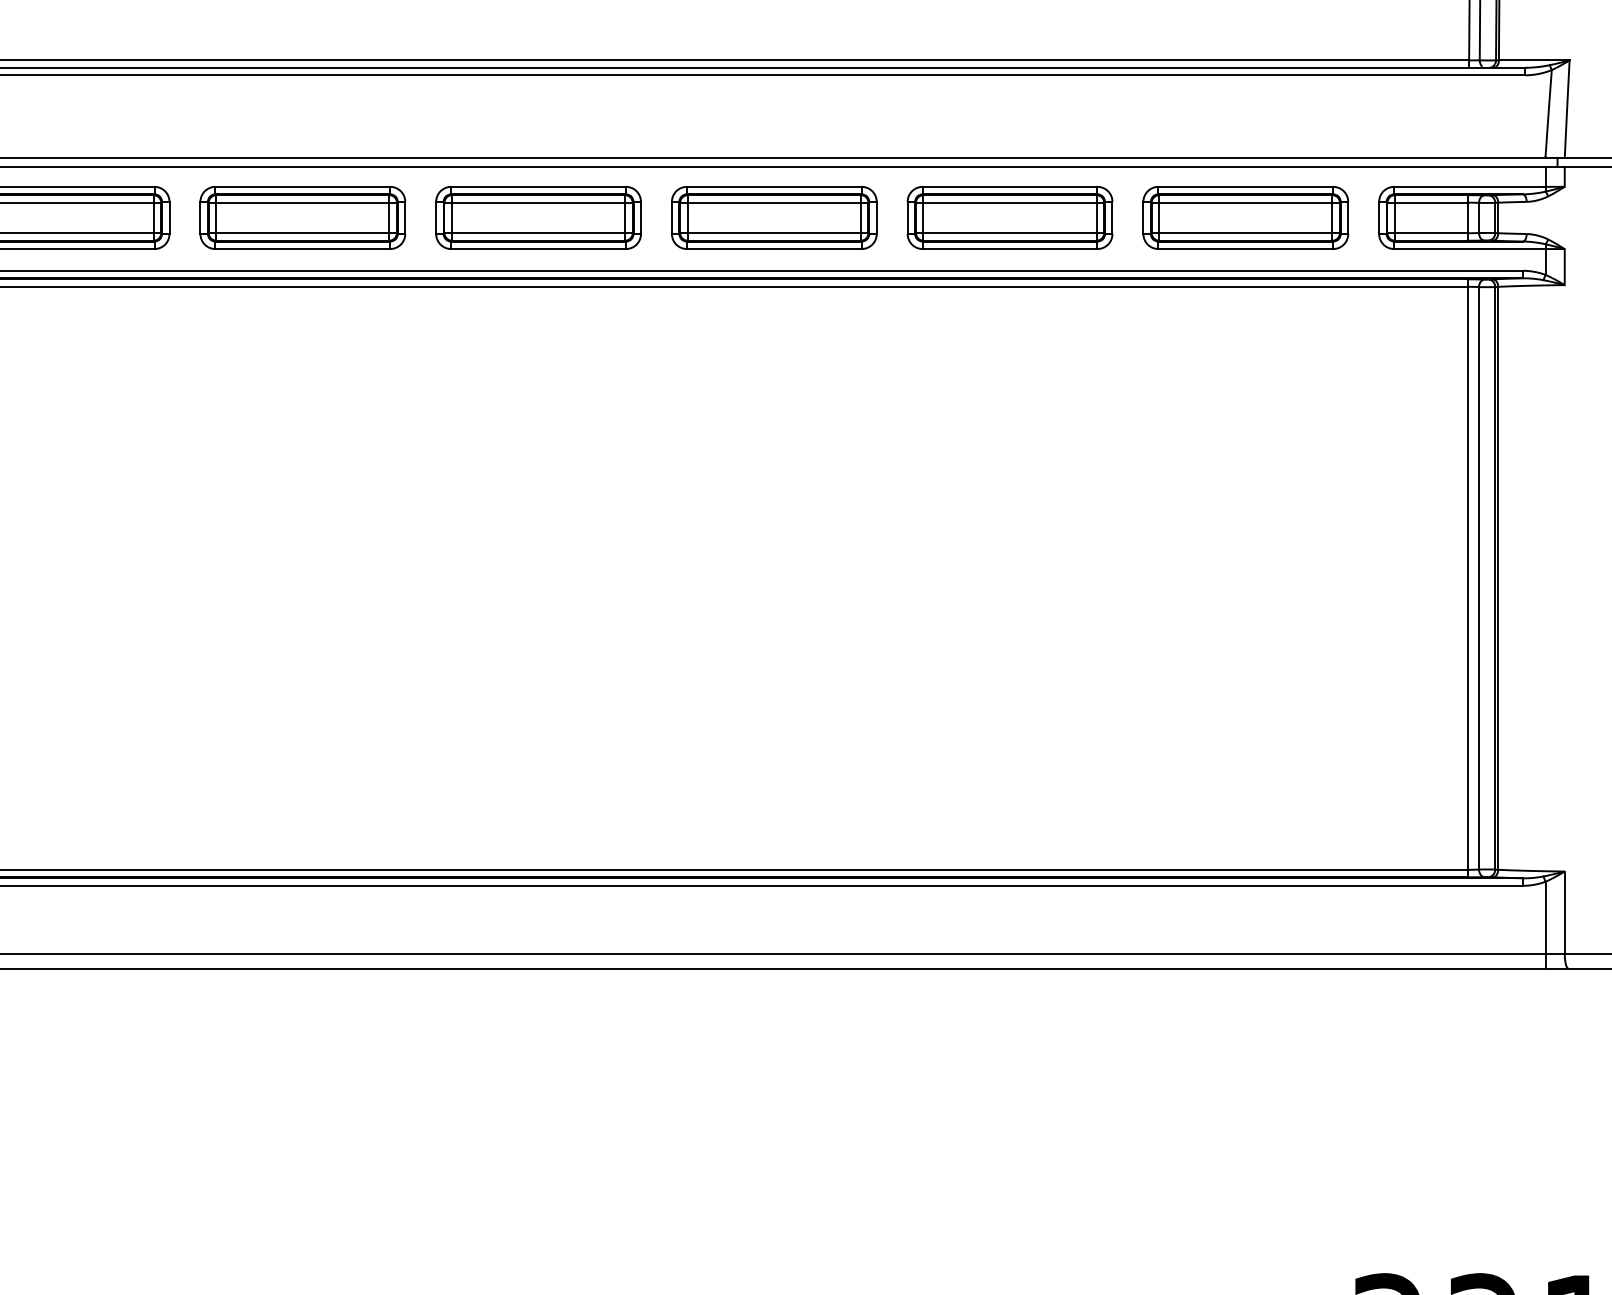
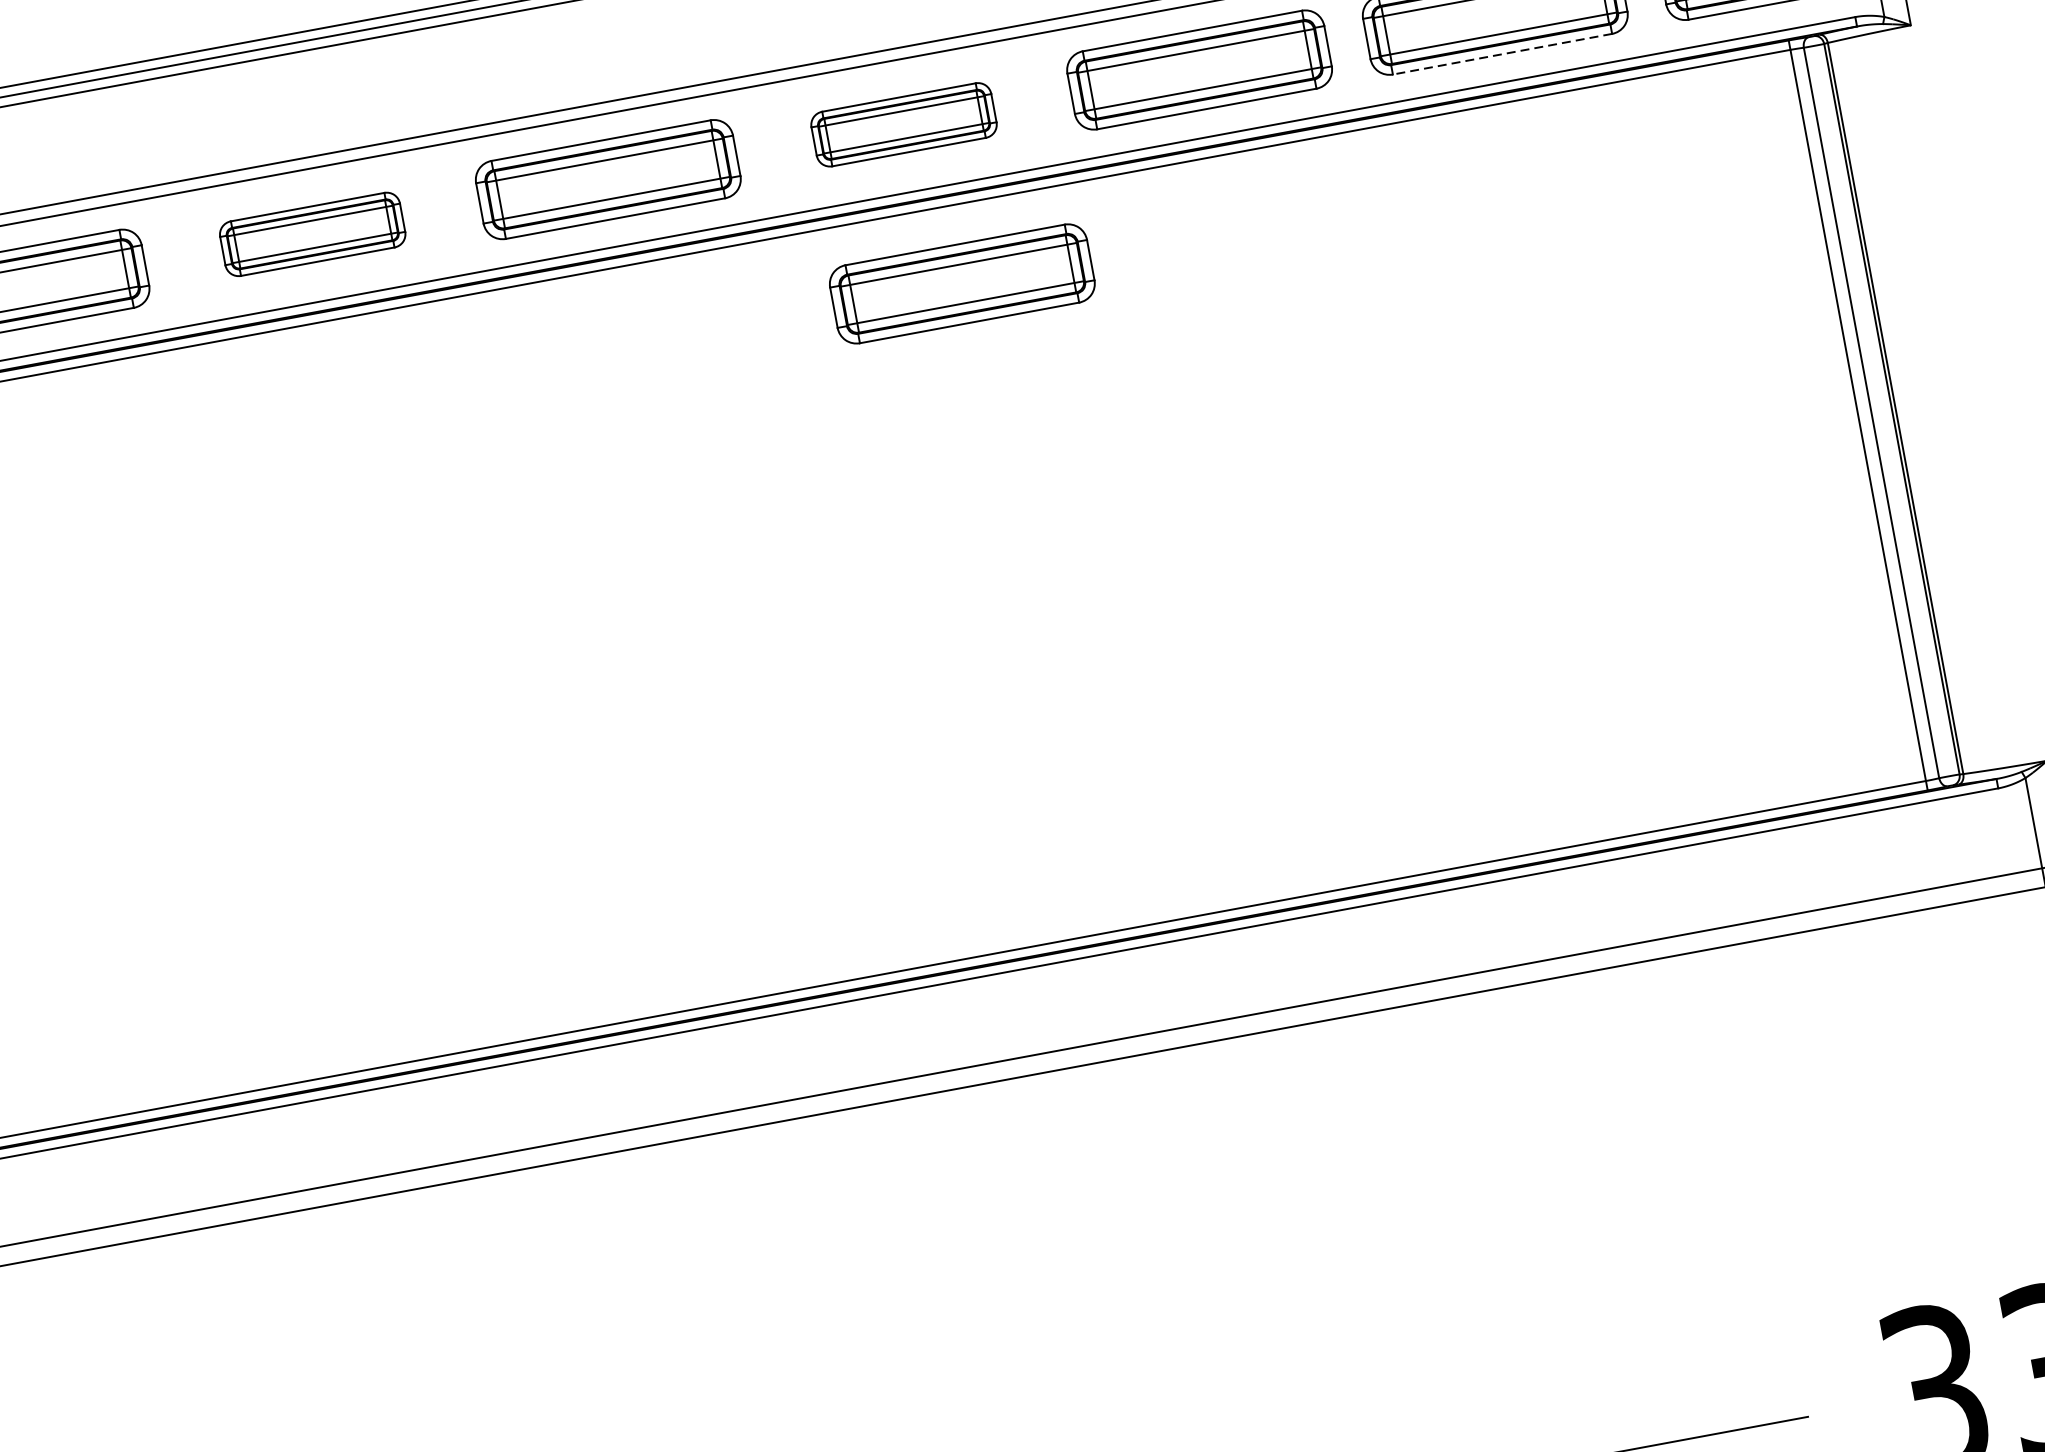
part: (302, 217) -> (312, 233), size x0.7
part: (774, 217) -> (904, 124), size x0.7
line: (1245, 249) -> (1502, 54), solid -> dashed
part: (796, 348) -> (962, 283), added

